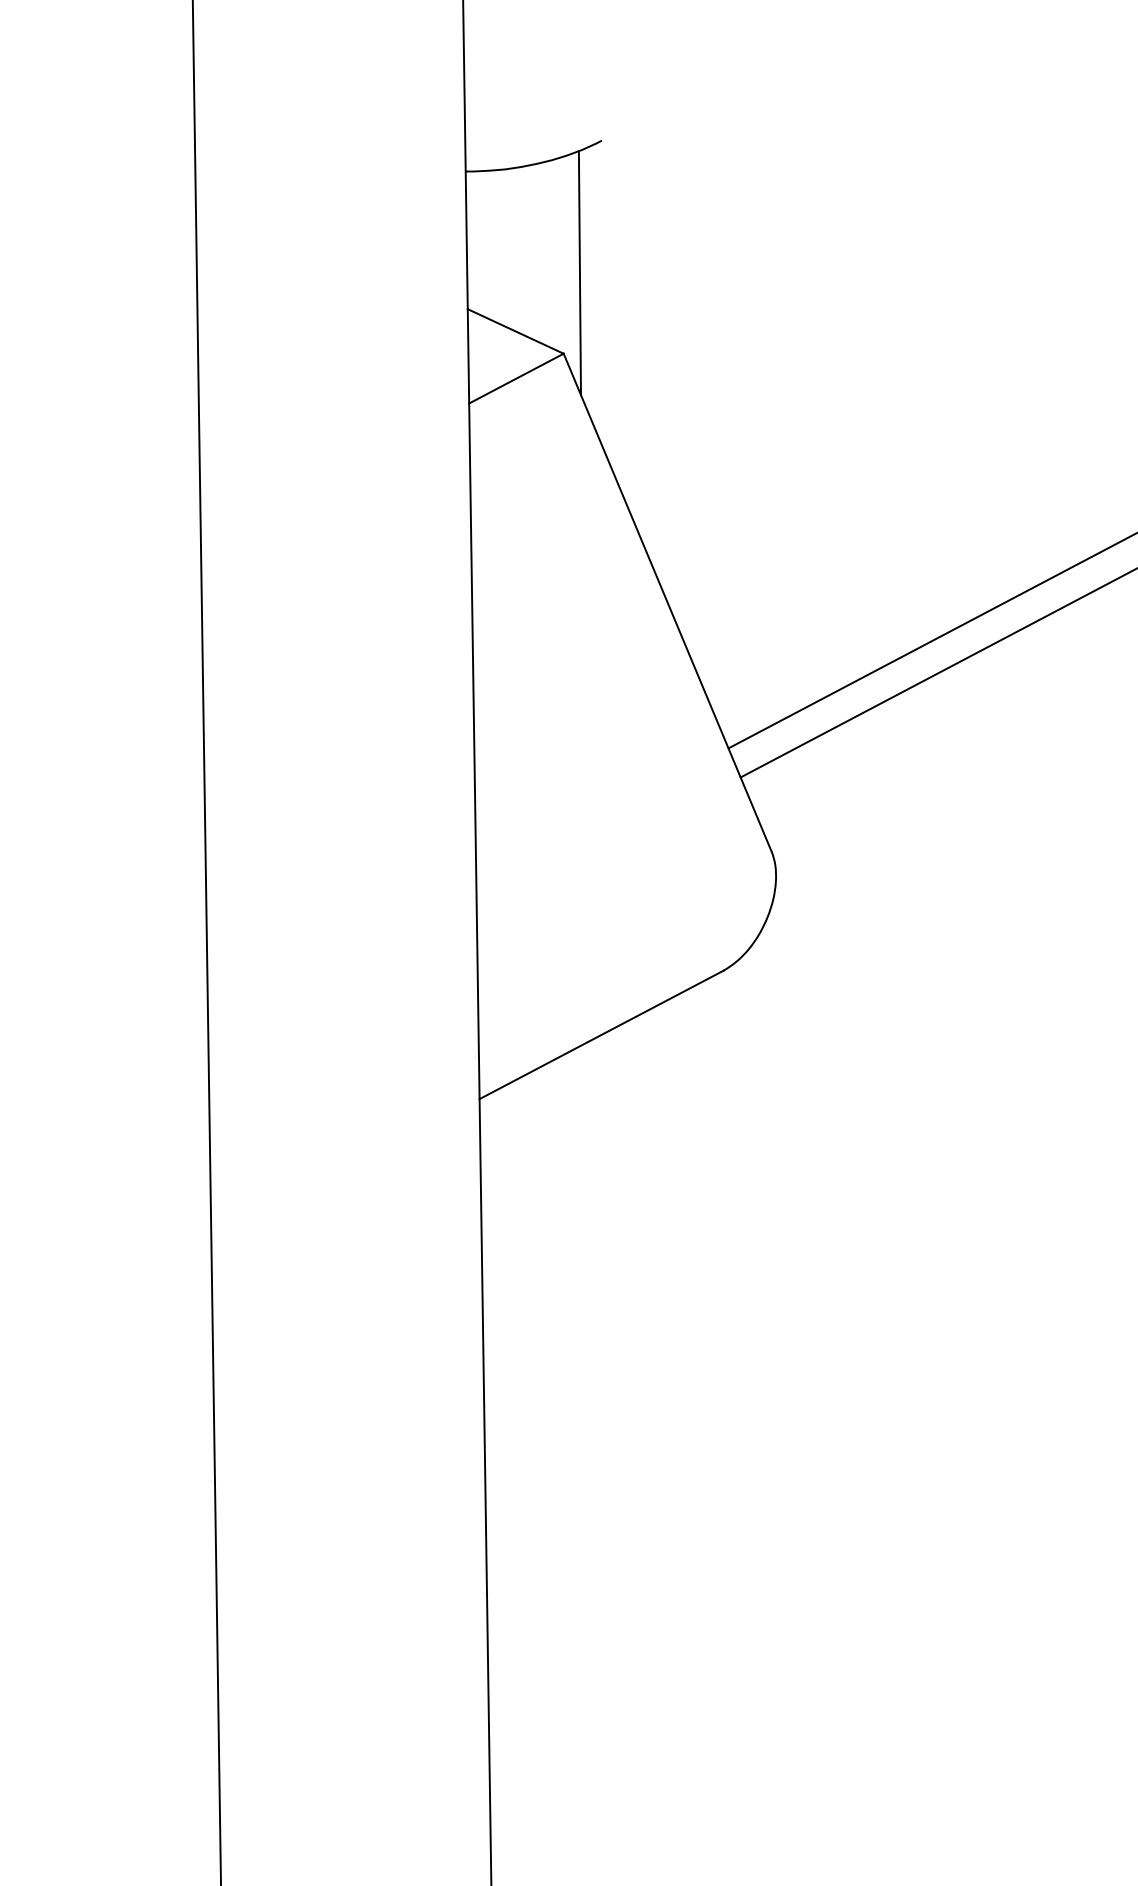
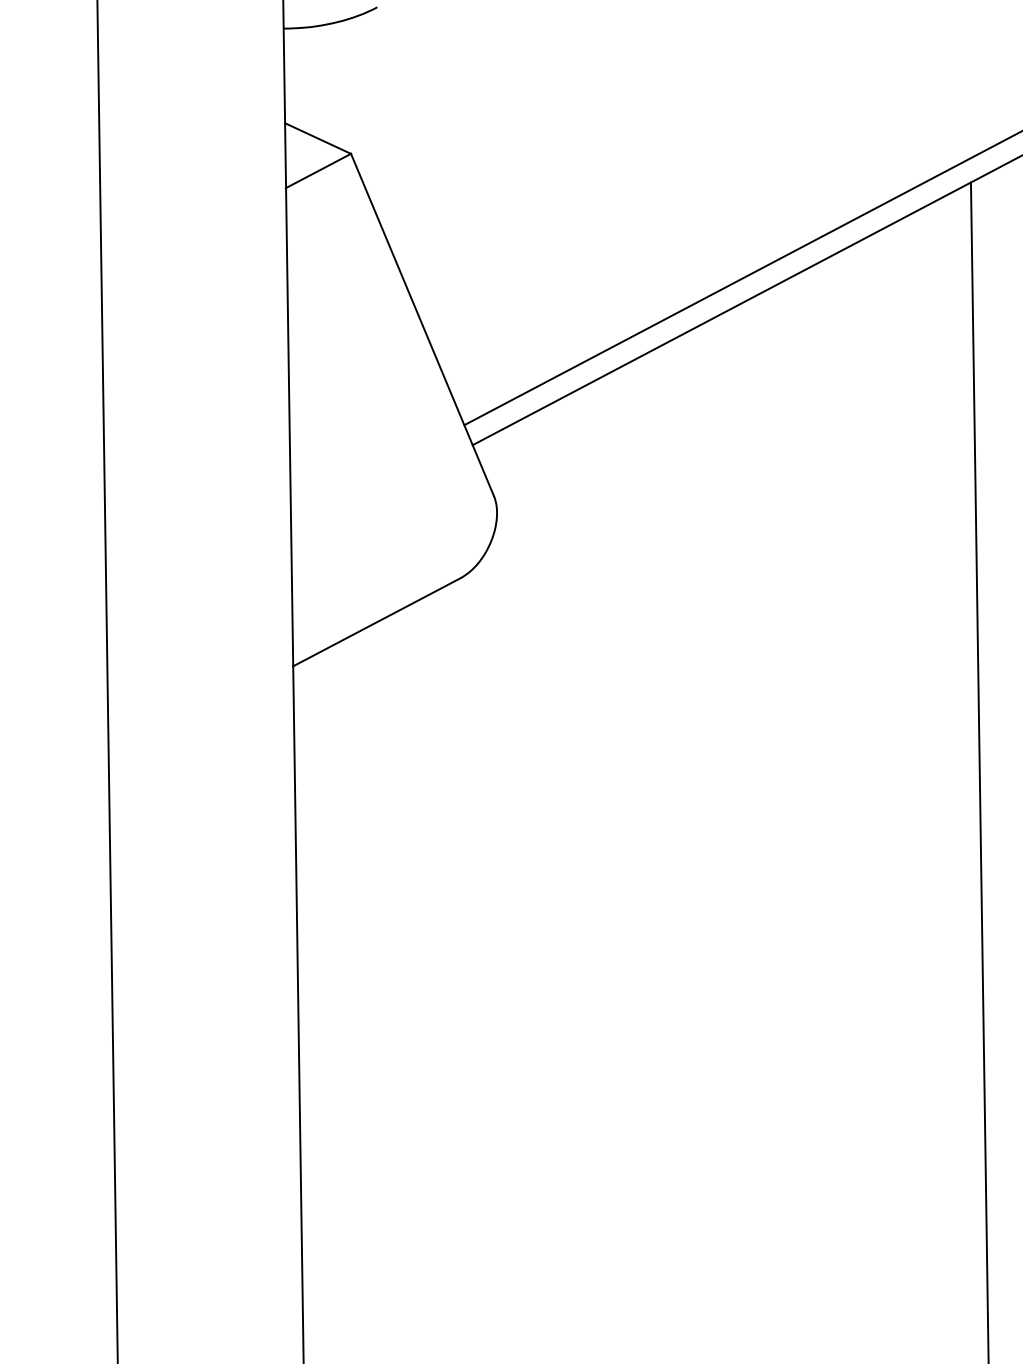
line: (578, 273) -> (361, 98), removed

